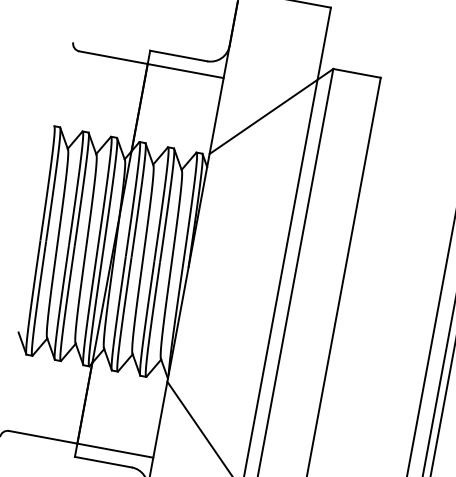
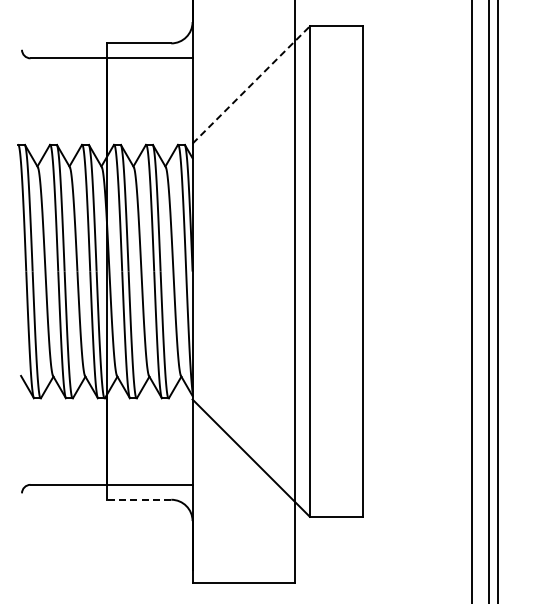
line: (271, 111) -> (251, 85), solid -> dashed
line: (103, 462) -> (139, 499), solid -> dashed

